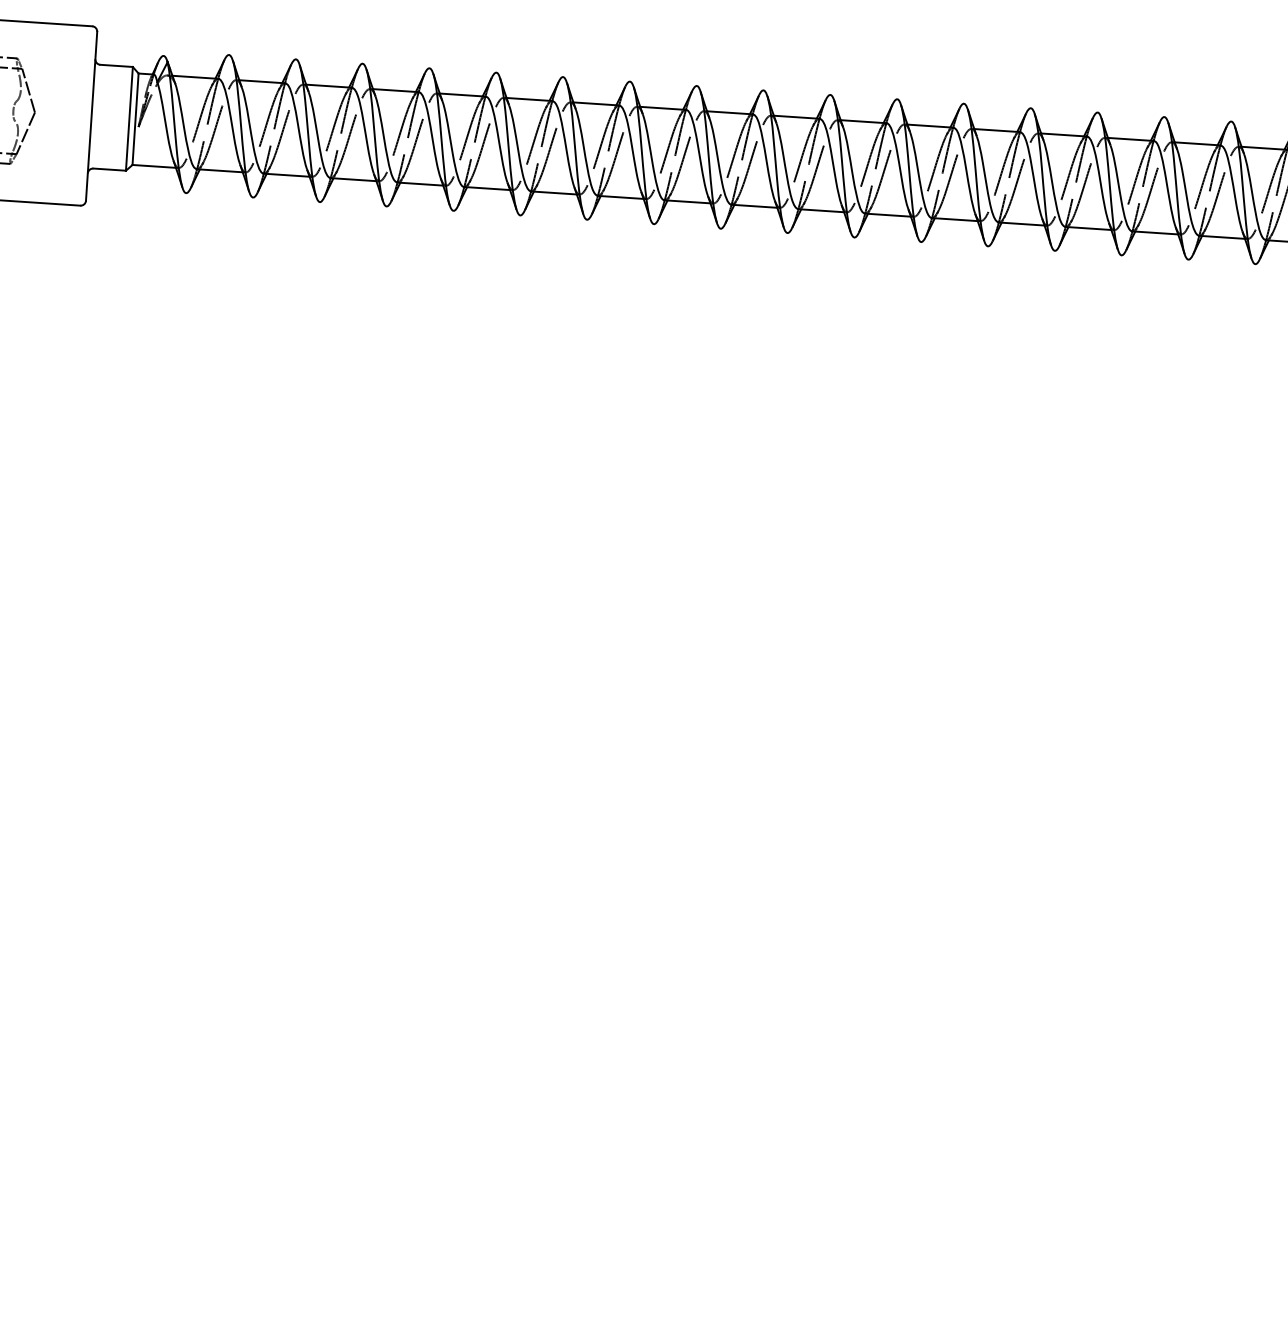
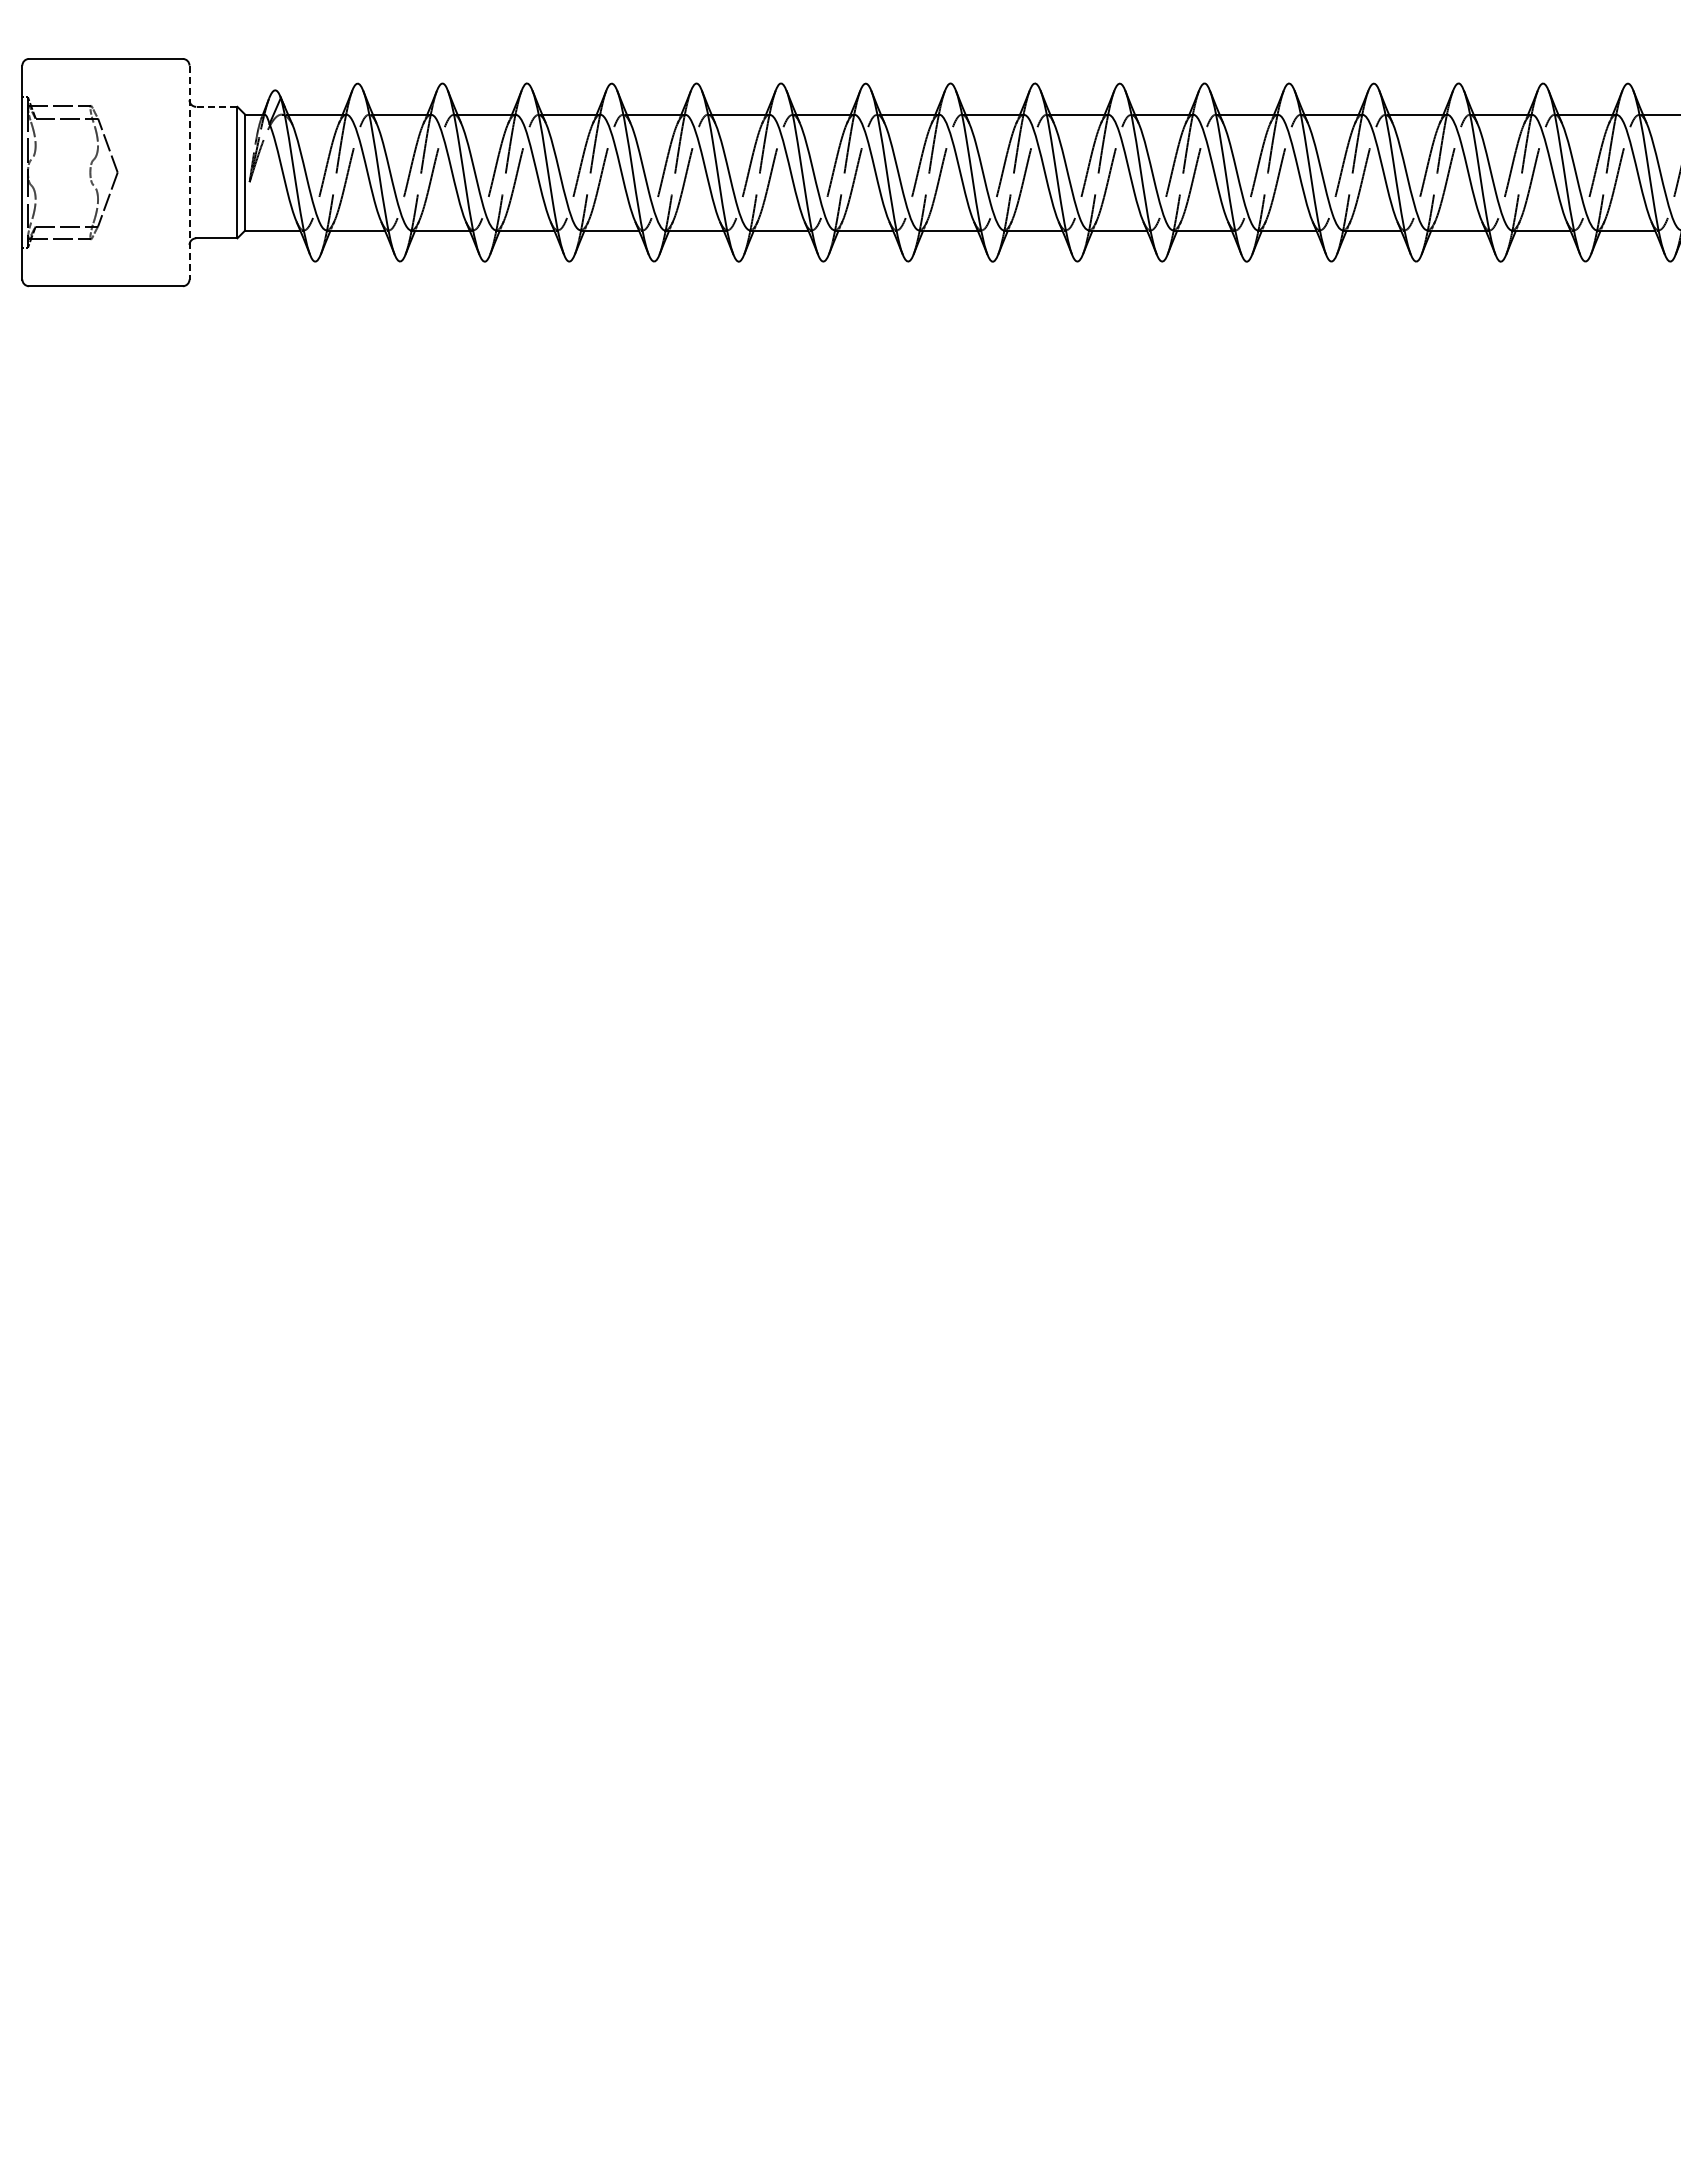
line: (116, 65) -> (216, 106), solid -> dashed
line: (91, 116) -> (189, 172), solid -> dashed

